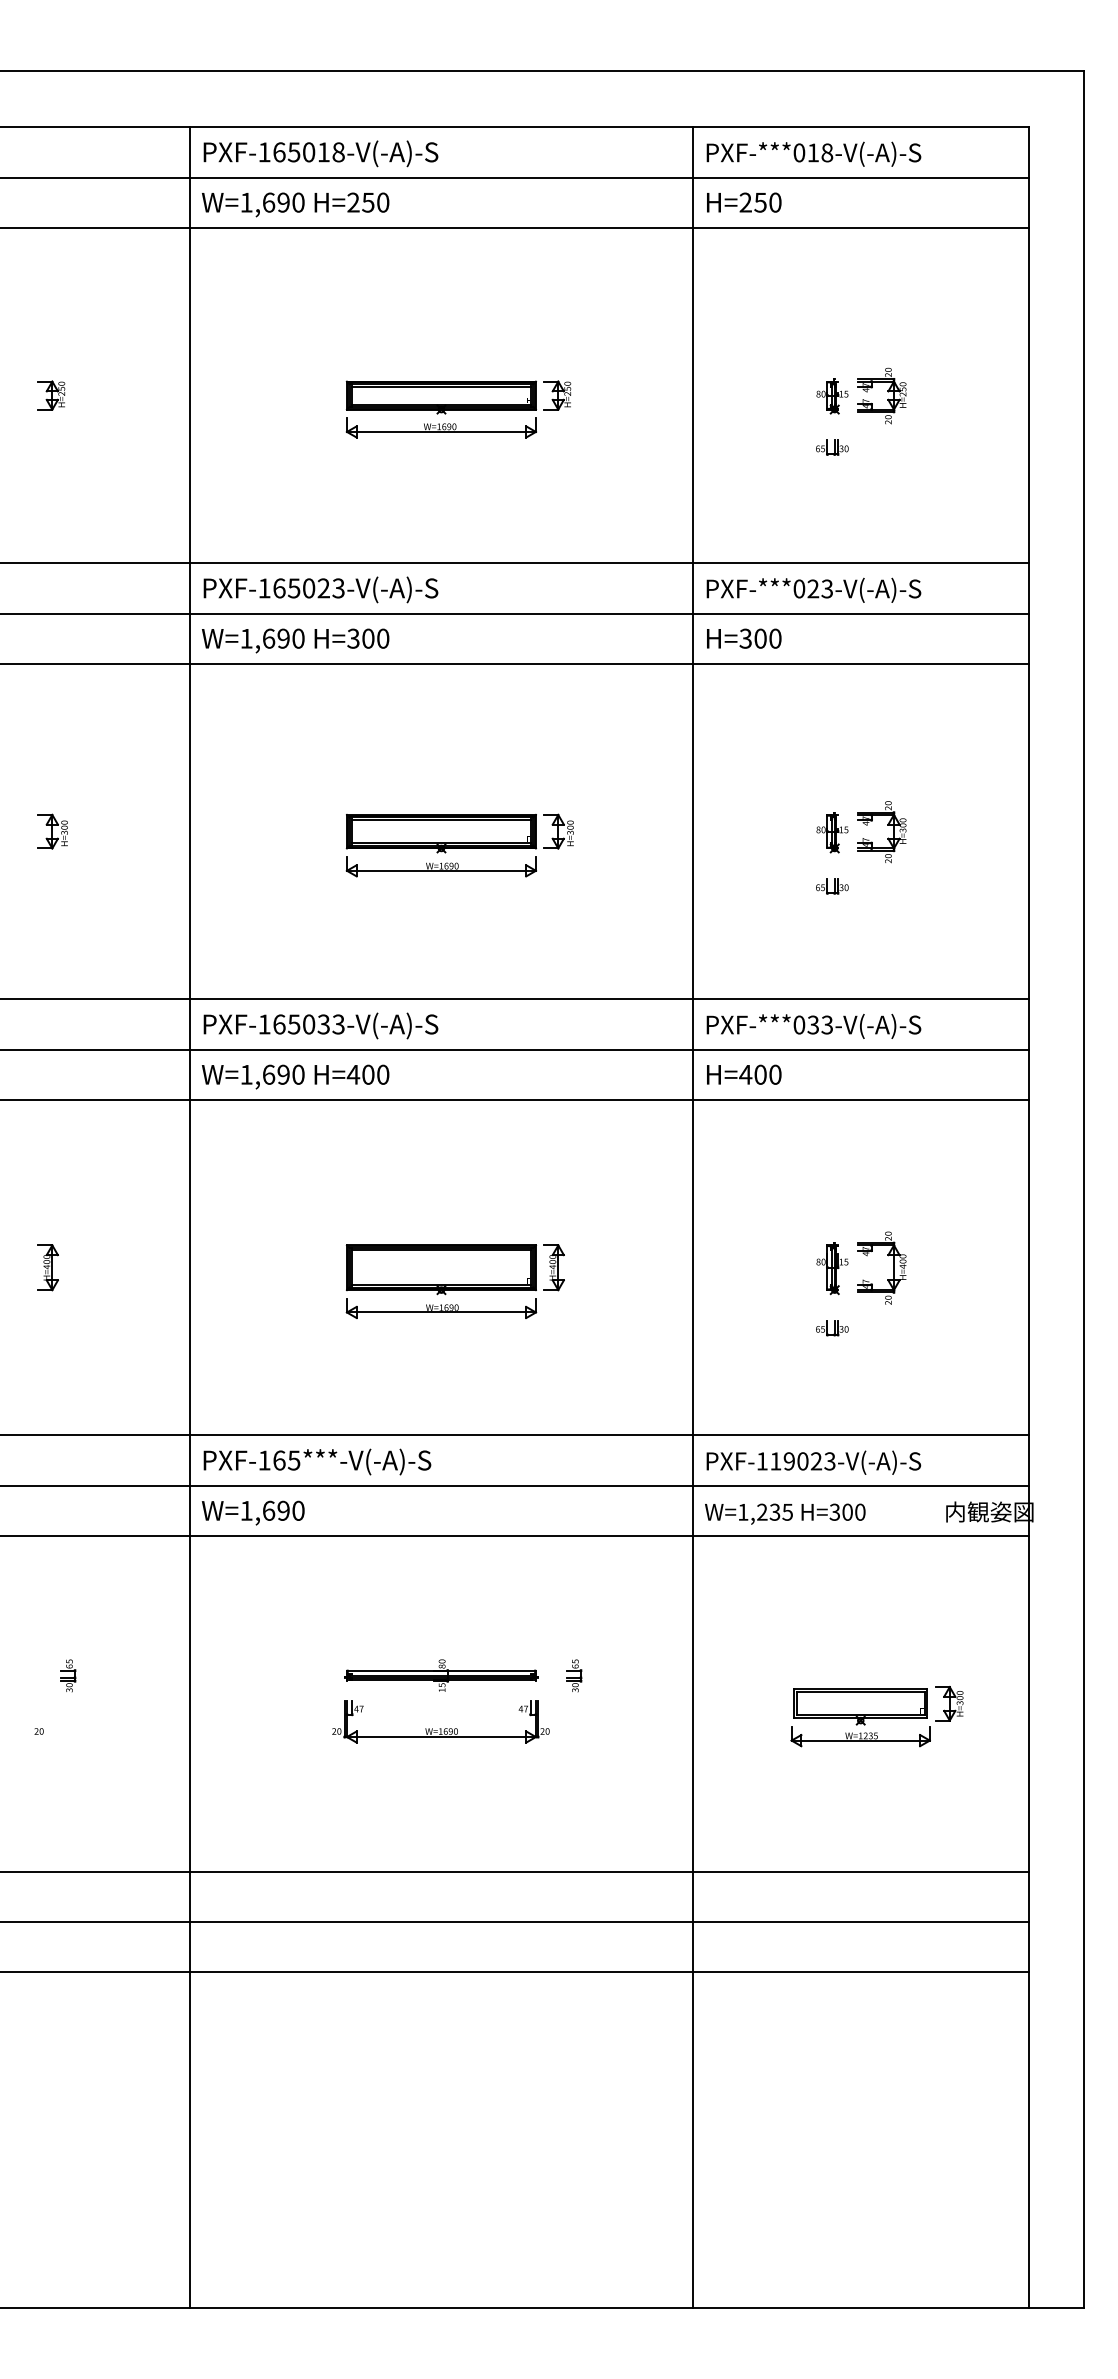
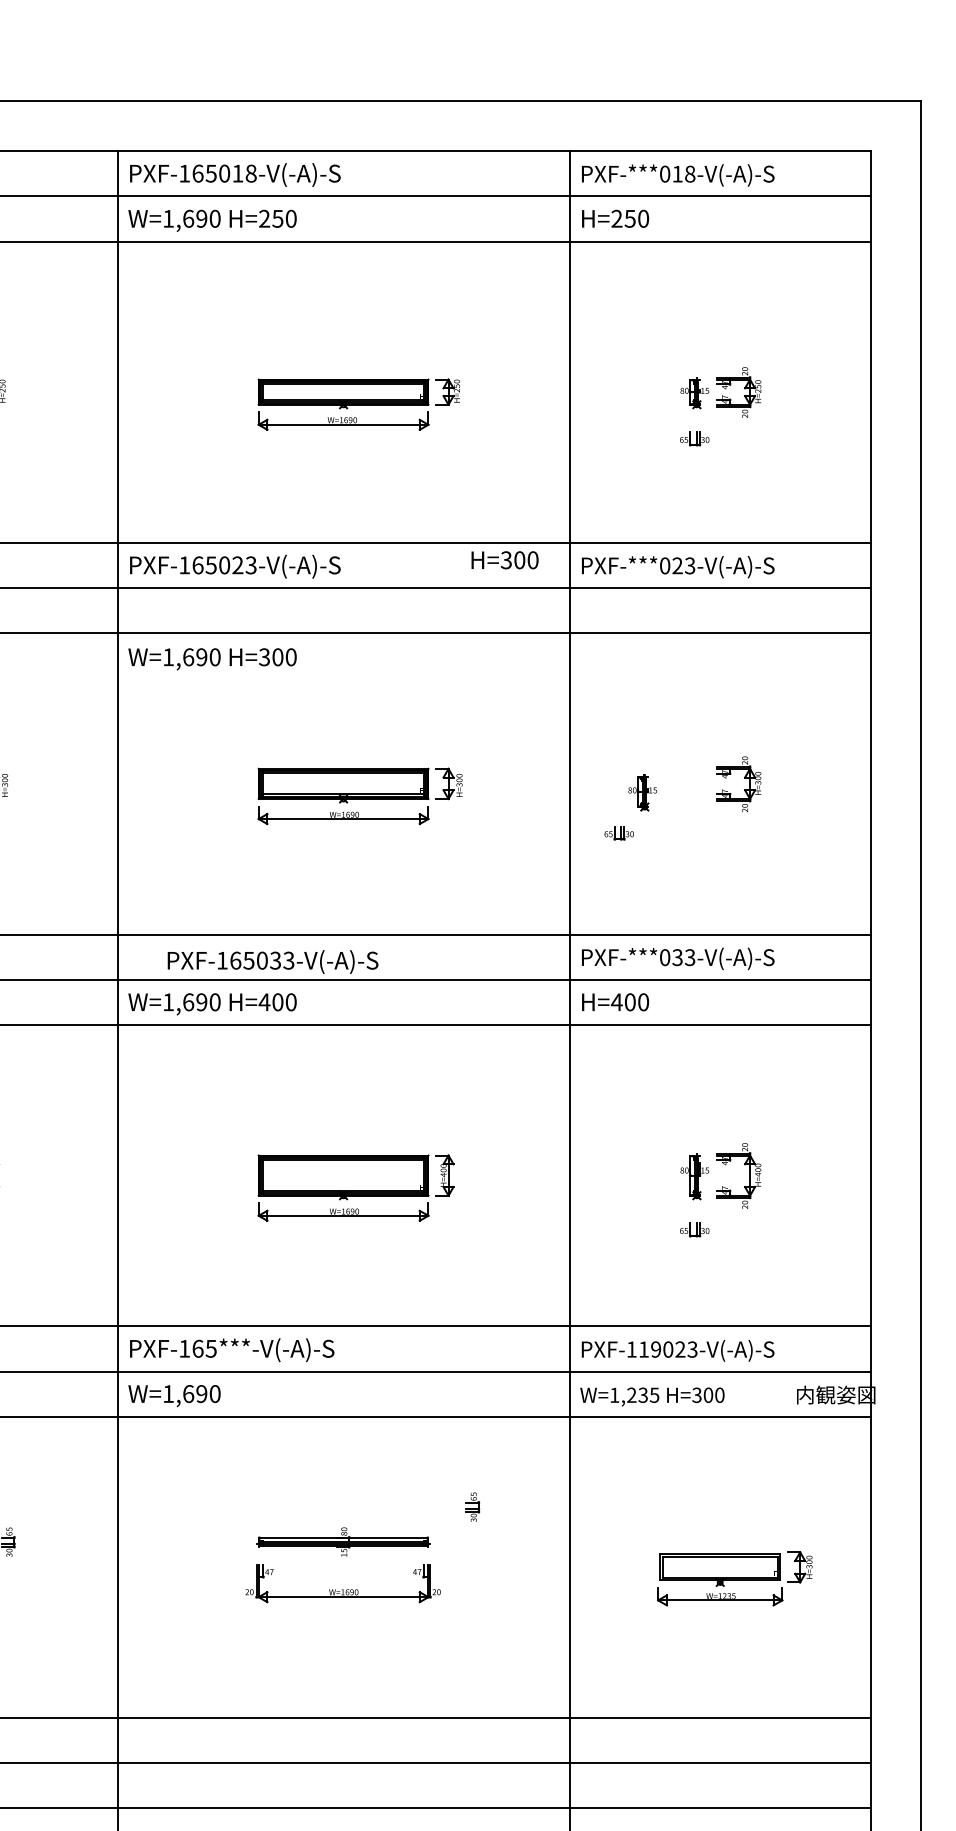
text: (744, 638) -> (505, 560), moved
text: (295, 640) -> (212, 658), moved
part: (832, 832) -> (642, 792), moved
part: (832, 886) -> (619, 833), moved
text: (320, 1025) -> (272, 961), moved
part: (574, 1675) -> (472, 1506), moved

